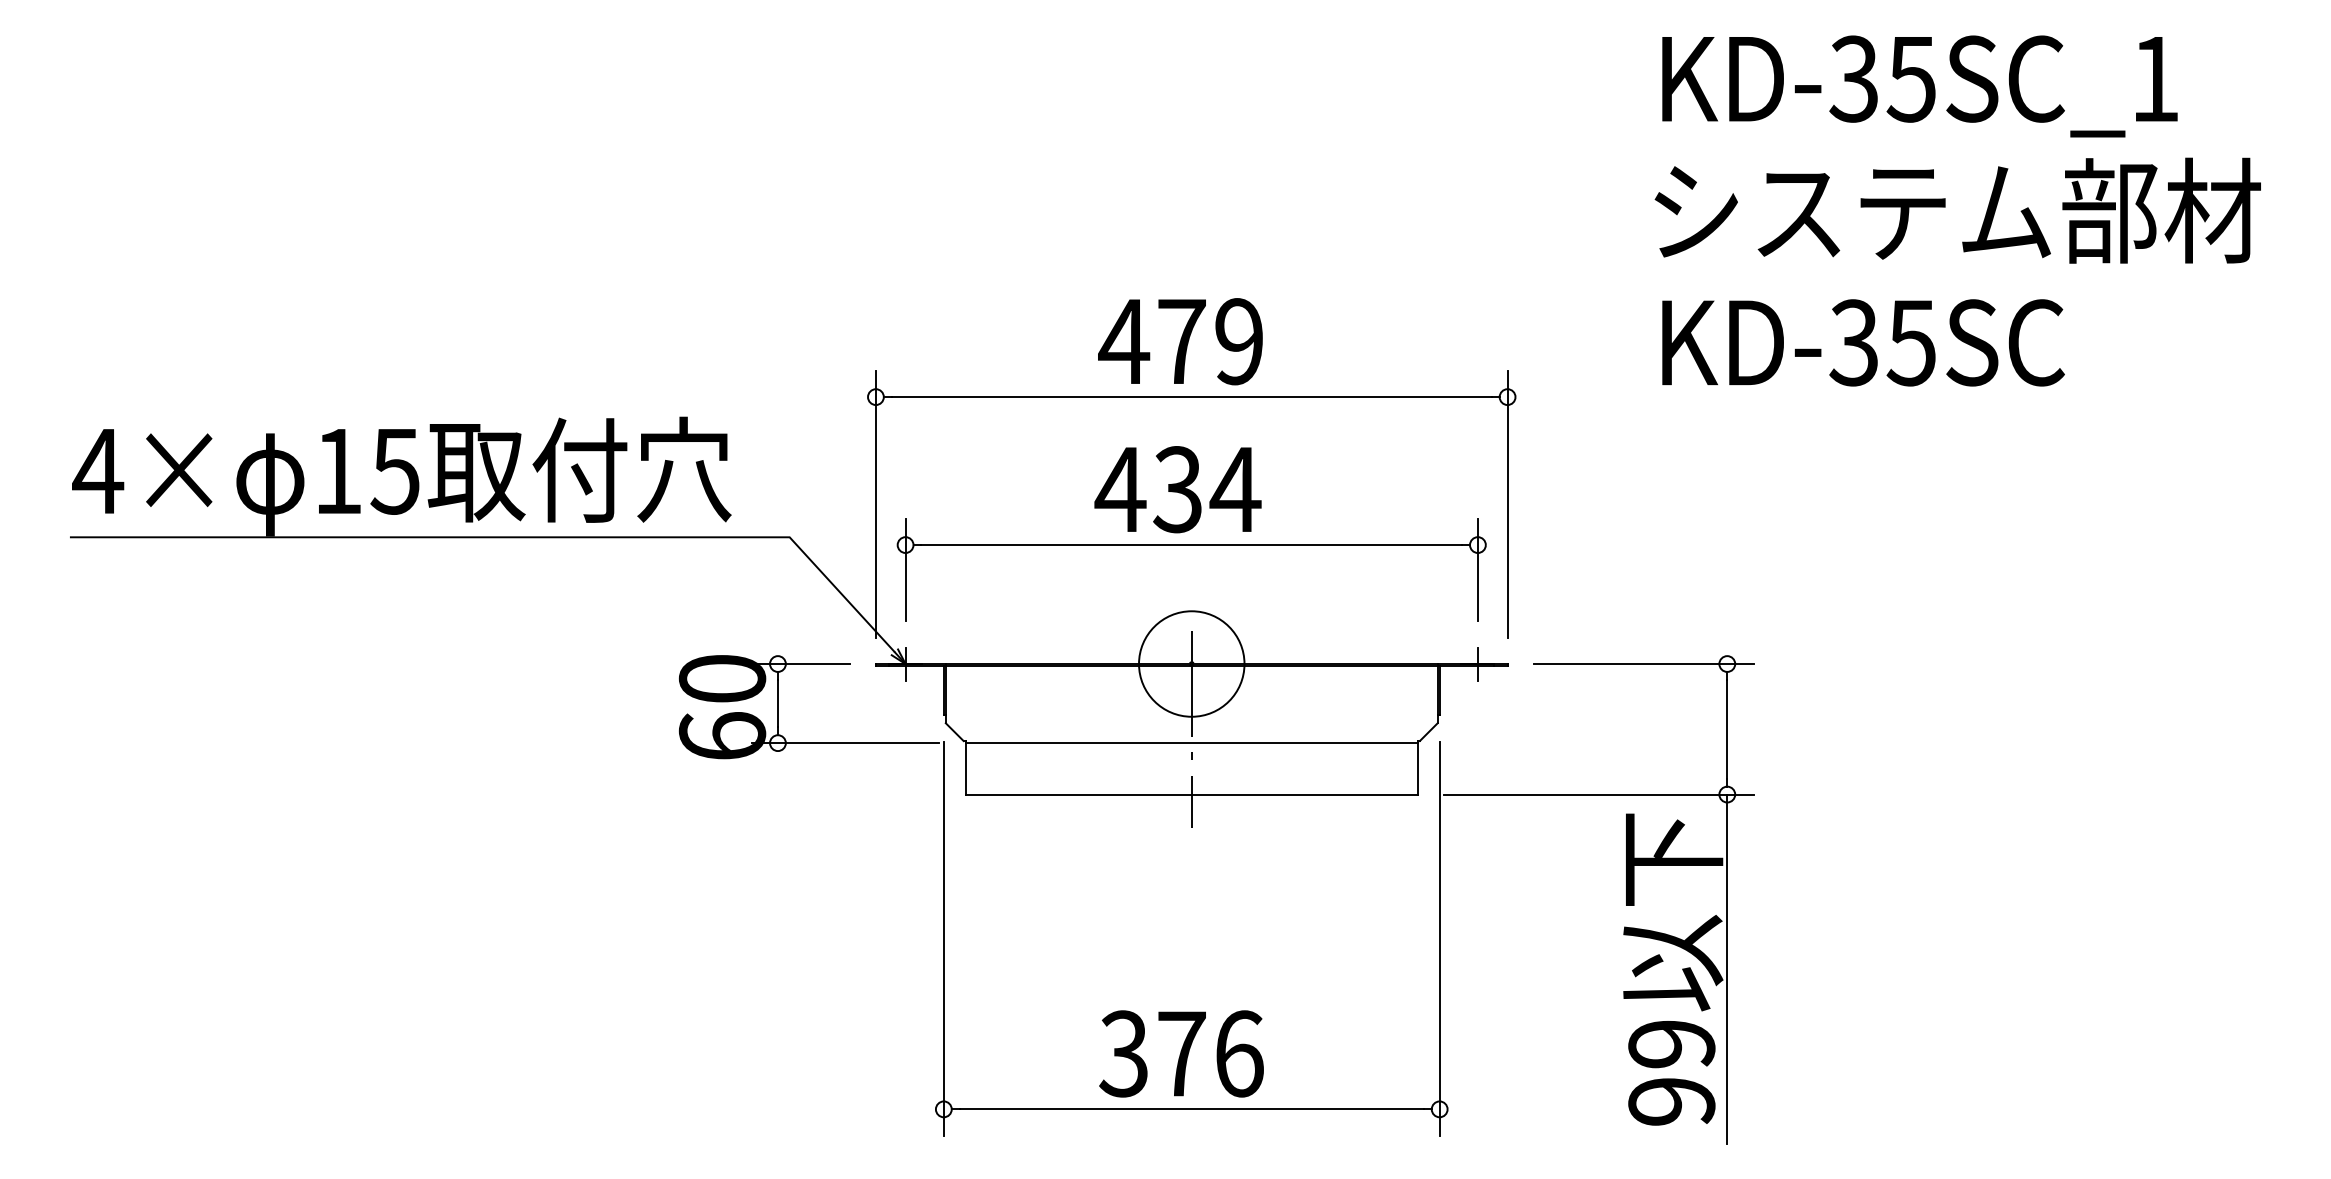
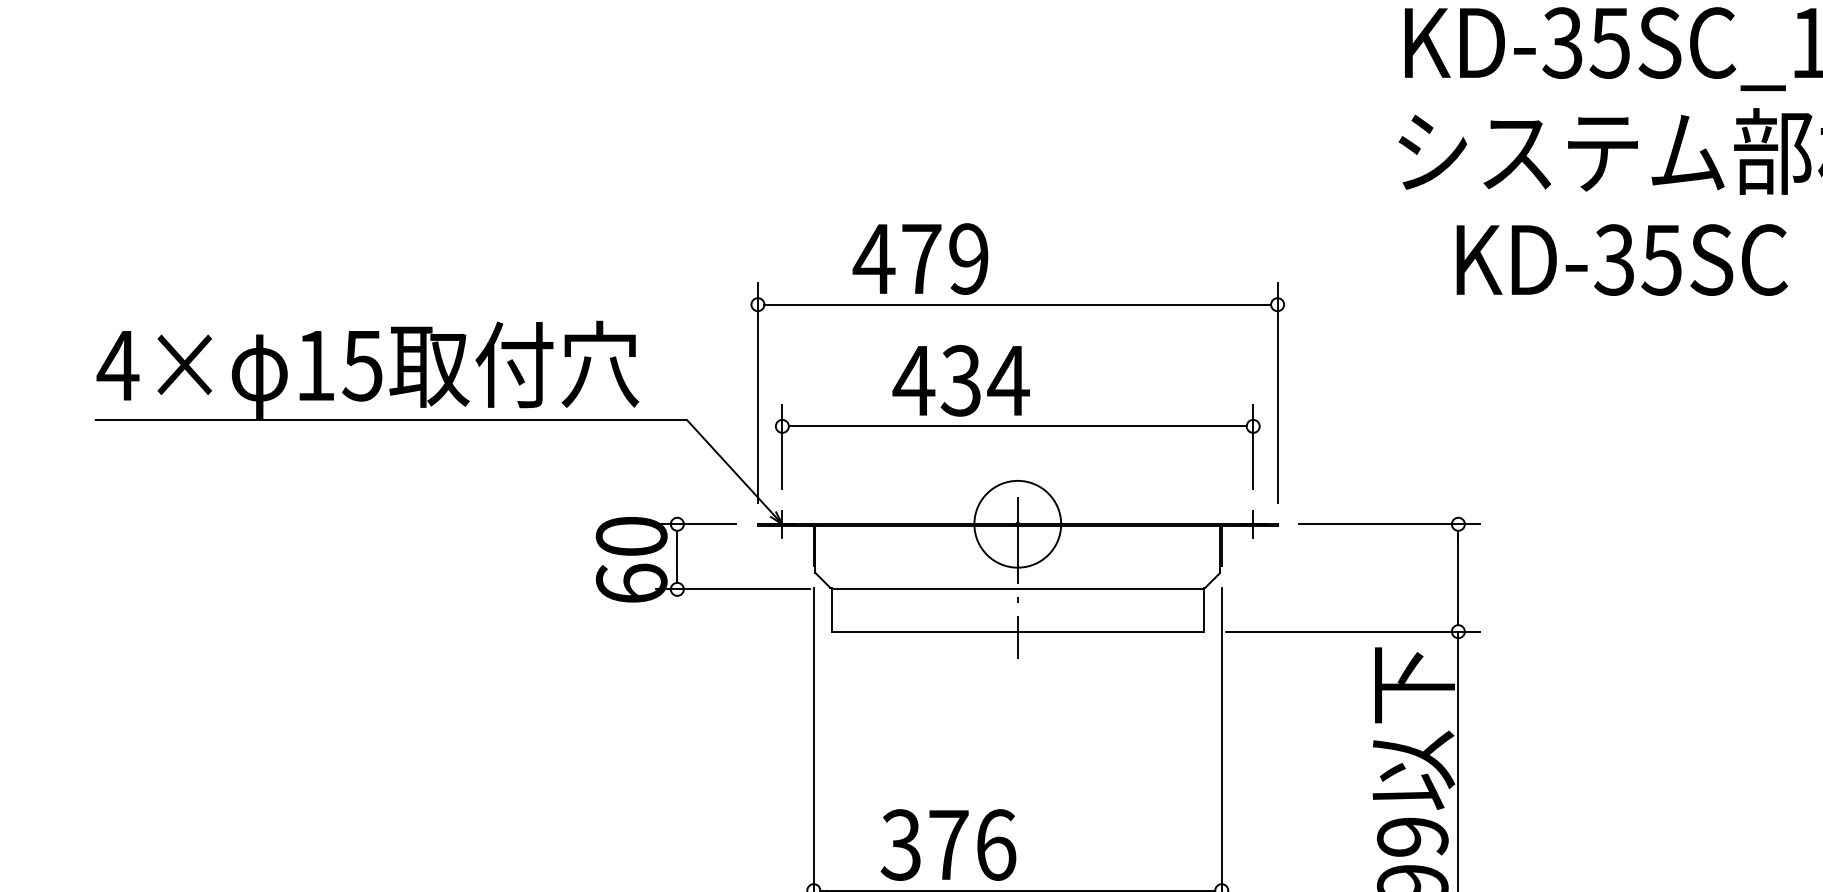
text: (1180, 341) -> (920, 258), moved
text: (1863, 342) -> (1622, 259), moved
text: (1177, 489) -> (960, 380), moved
text: (1181, 1053) -> (948, 844), moved

